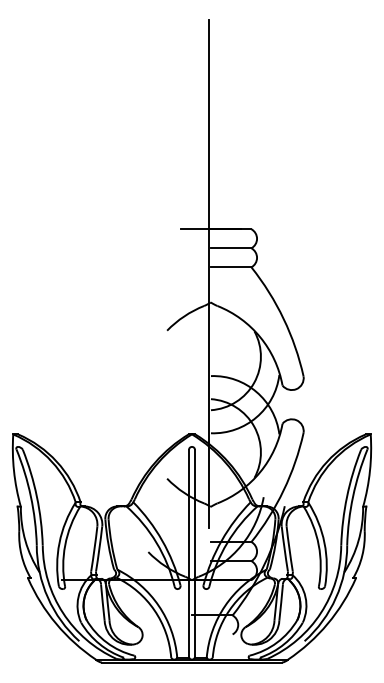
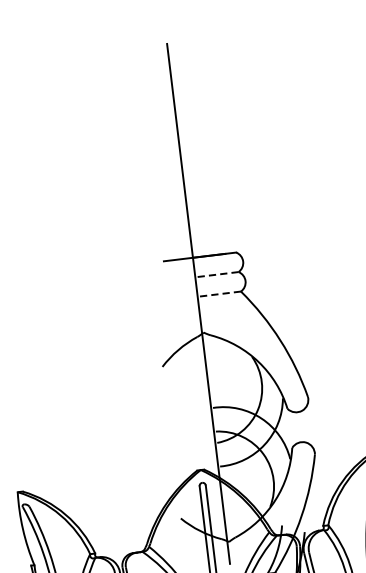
line: (230, 248) -> (217, 274), solid -> dashed
line: (230, 267) -> (219, 294), solid -> dashed

